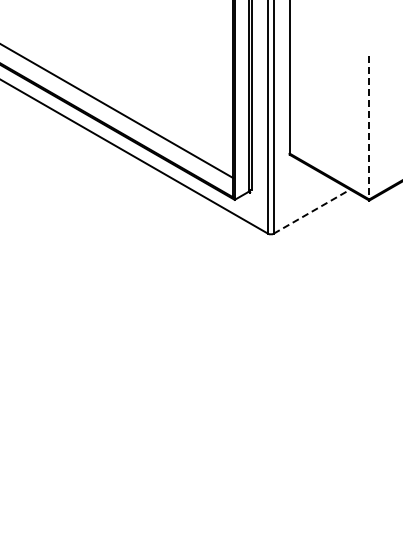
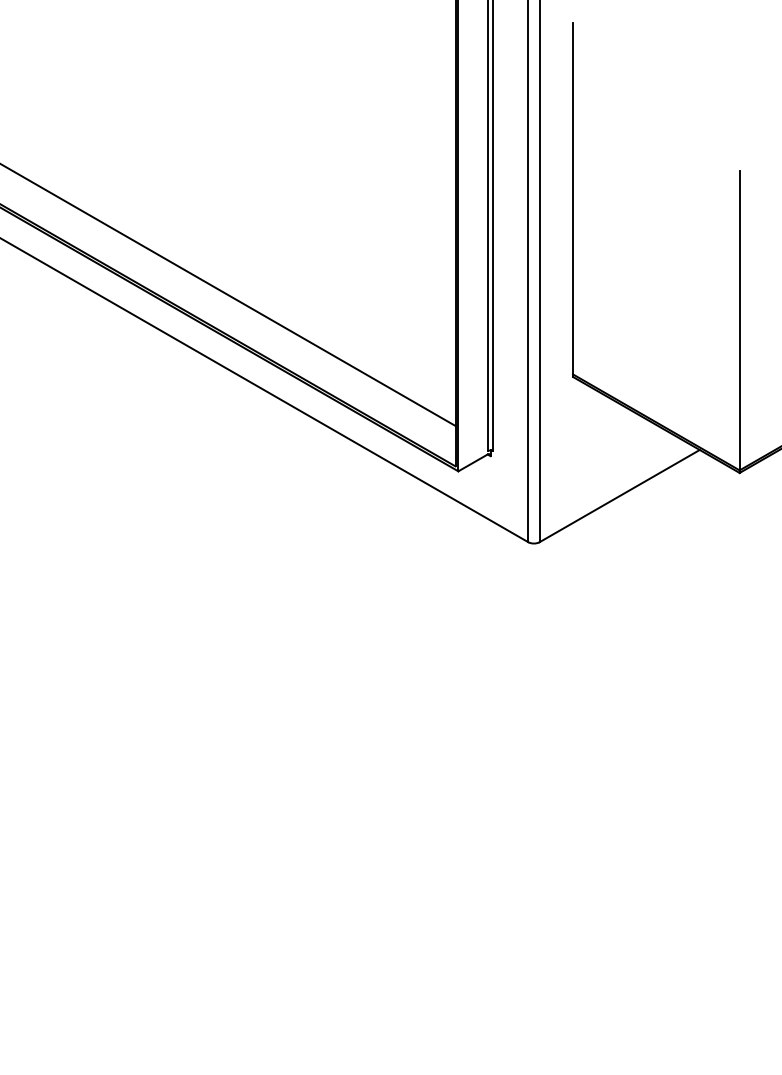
line: (369, 128) -> (740, 322), dashed -> solid
line: (312, 211) -> (620, 495), dashed -> solid

